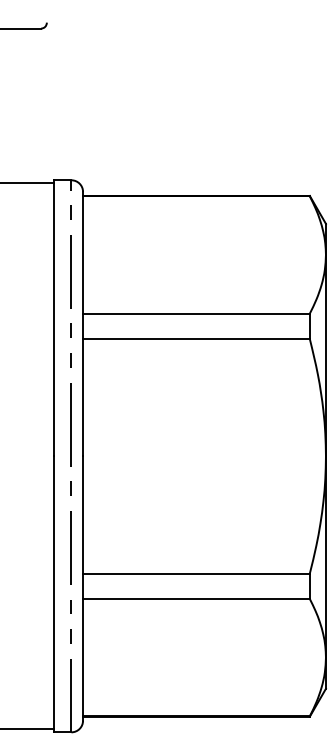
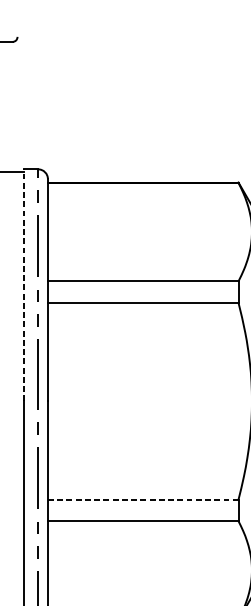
line: (54, 317) -> (23, 284), solid -> dashed
line: (196, 573) -> (143, 499), solid -> dashed

